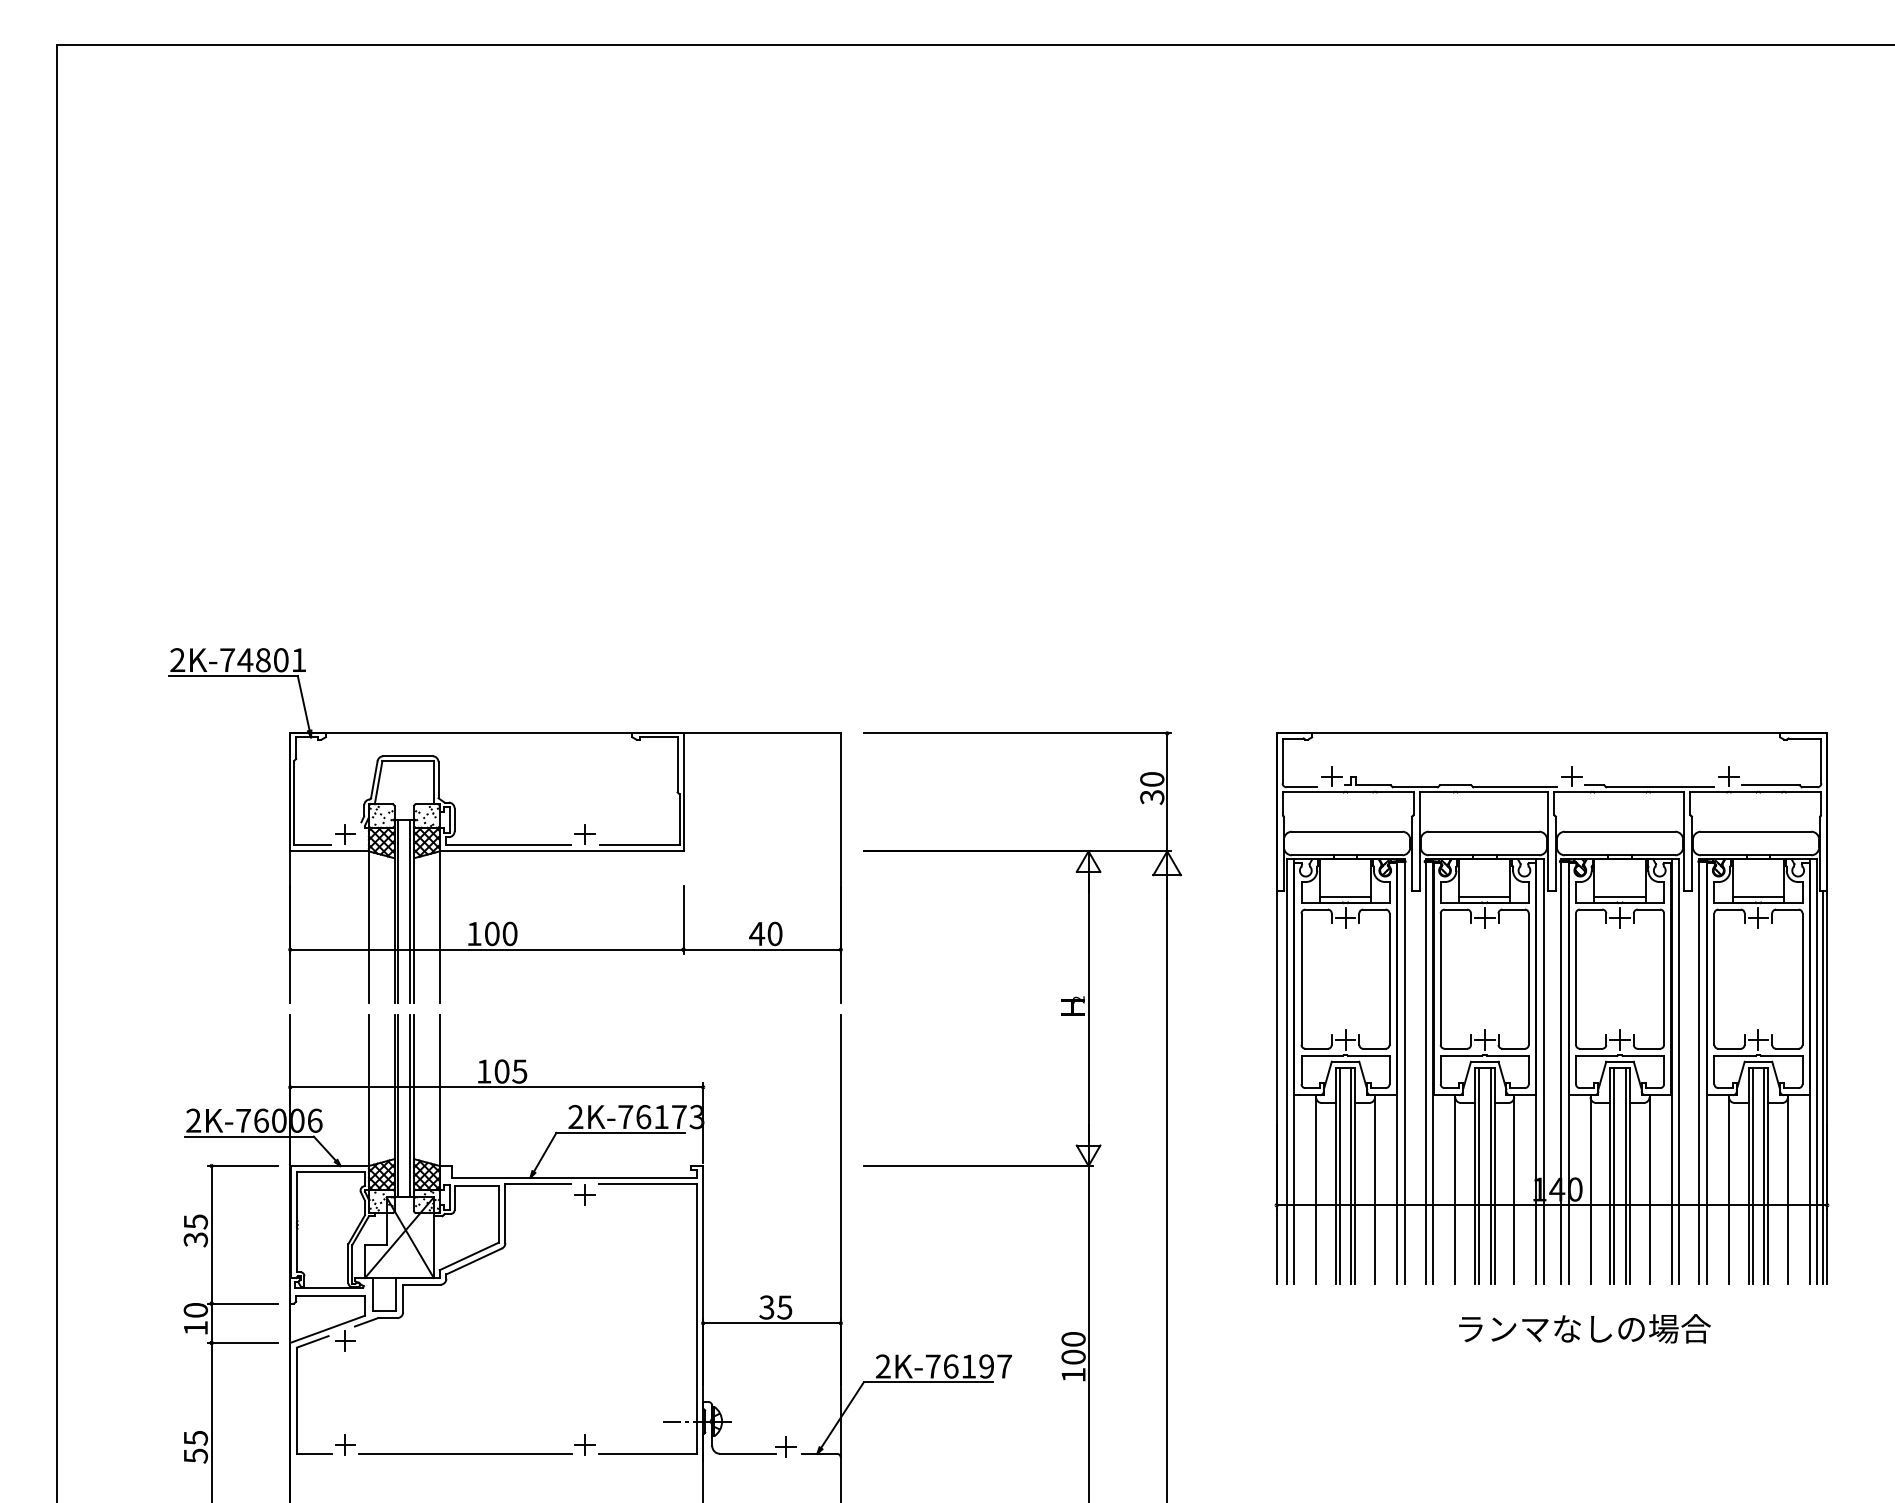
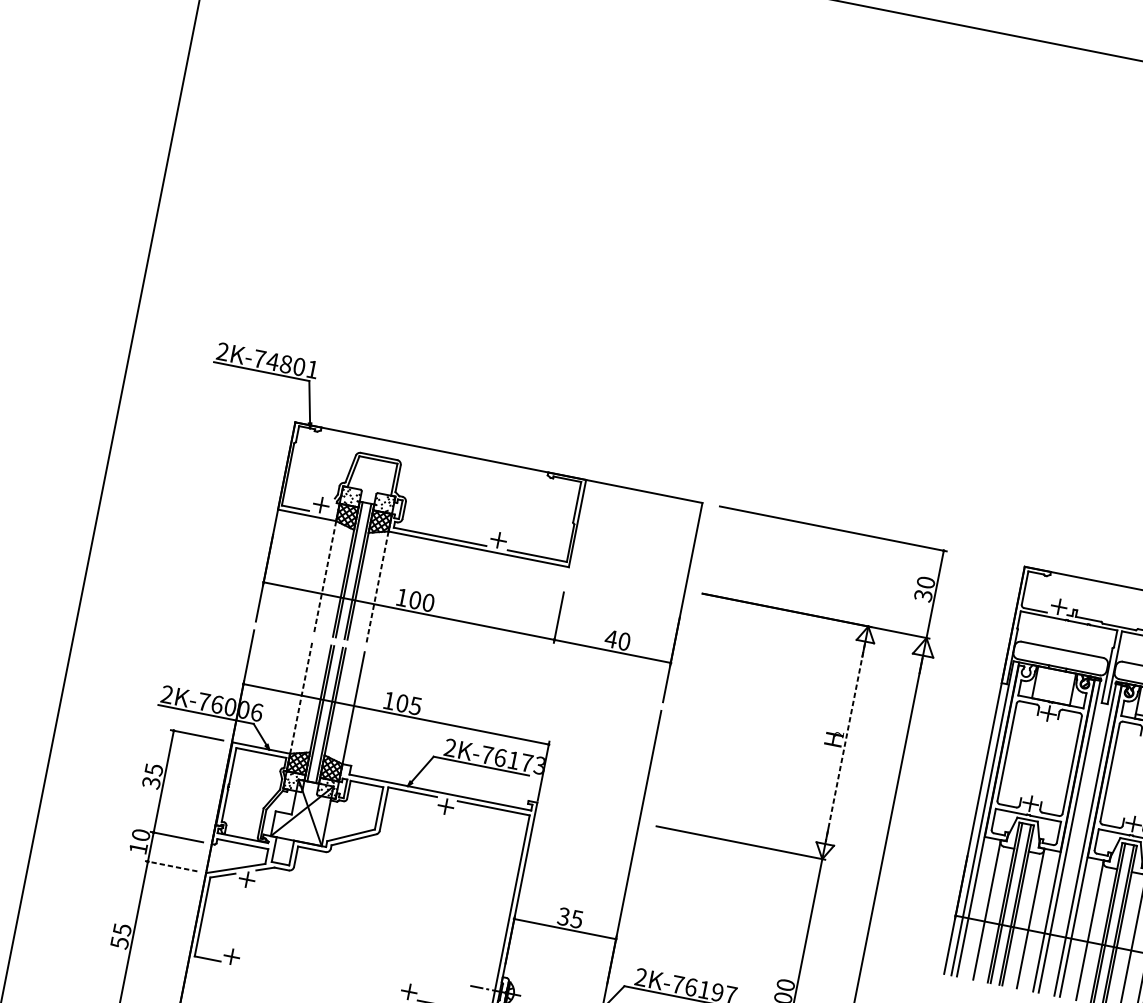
line: (1345, 896) -> (1051, 697), removed
line: (368, 927) -> (324, 577), solid -> dashed
line: (439, 927) -> (377, 587), solid -> dashed
line: (1088, 1008) -> (845, 742), solid -> dashed
line: (368, 1090) -> (300, 697), solid -> dashed
line: (242, 1342) -> (170, 865), solid -> dashed
line: (464, 1454) -> (318, 981), removed

